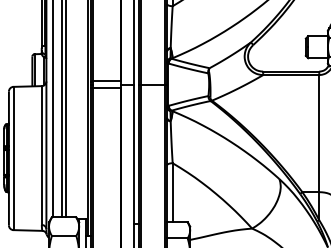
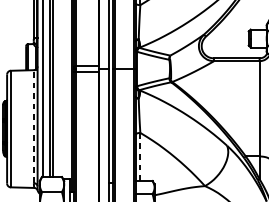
line: (41, 155) -> (33, 126), solid -> dashed
line: (172, 192) -> (140, 156), solid -> dashed

